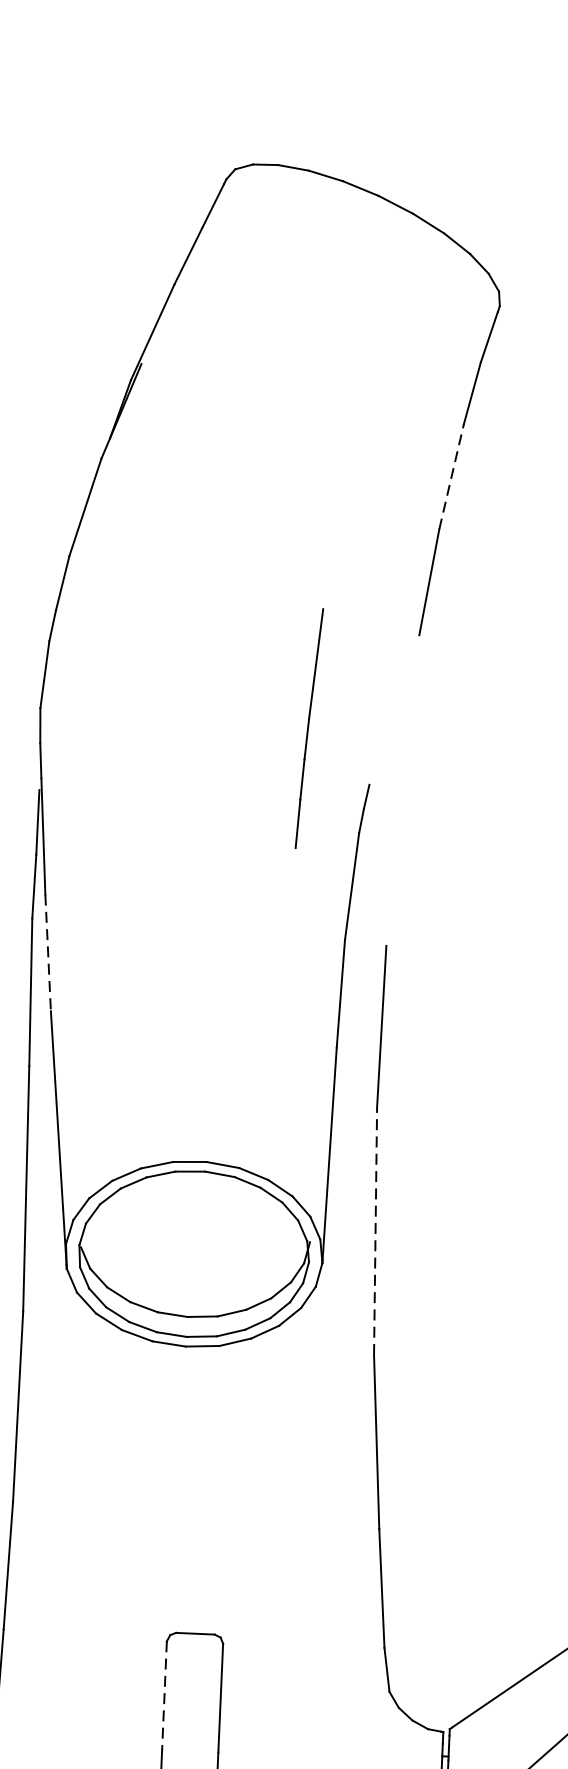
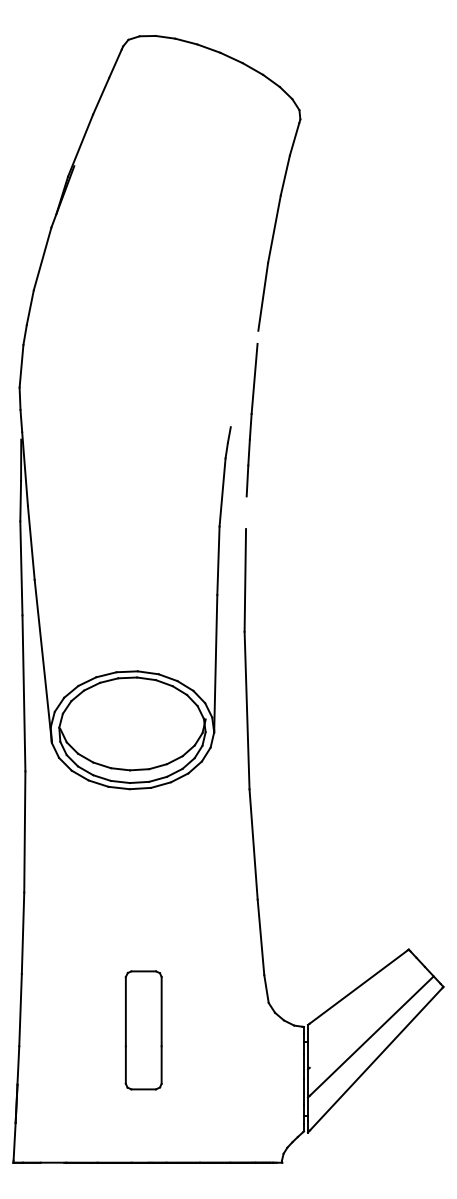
line: (451, 475) -> (274, 228), dashed -> solid
part: (308, 729) -> (251, 420), moved
line: (48, 953) -> (31, 543), dashed -> solid
line: (376, 1231) -> (247, 710), dashed -> solid
line: (163, 1695) -> (125, 1011), dashed -> solid

